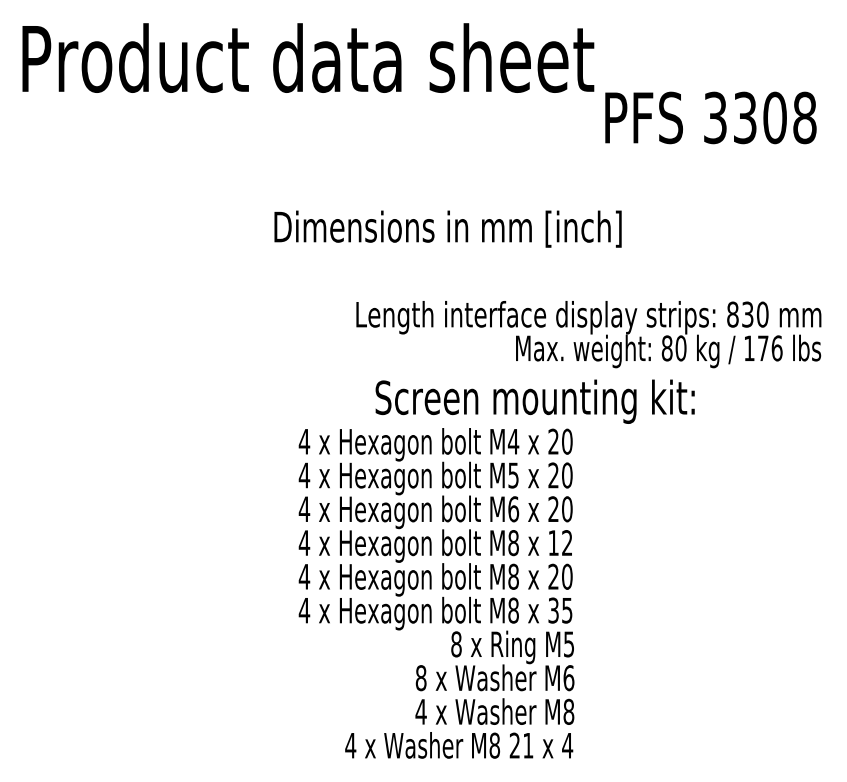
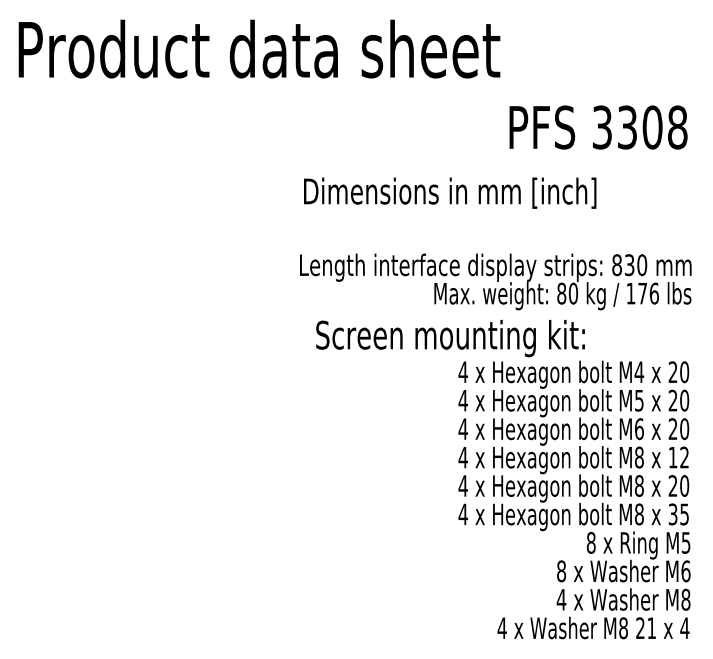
text: (710, 117) -> (598, 127), moved
text: (448, 228) -> (450, 192), moved
text: (436, 592) -> (574, 499), moved

